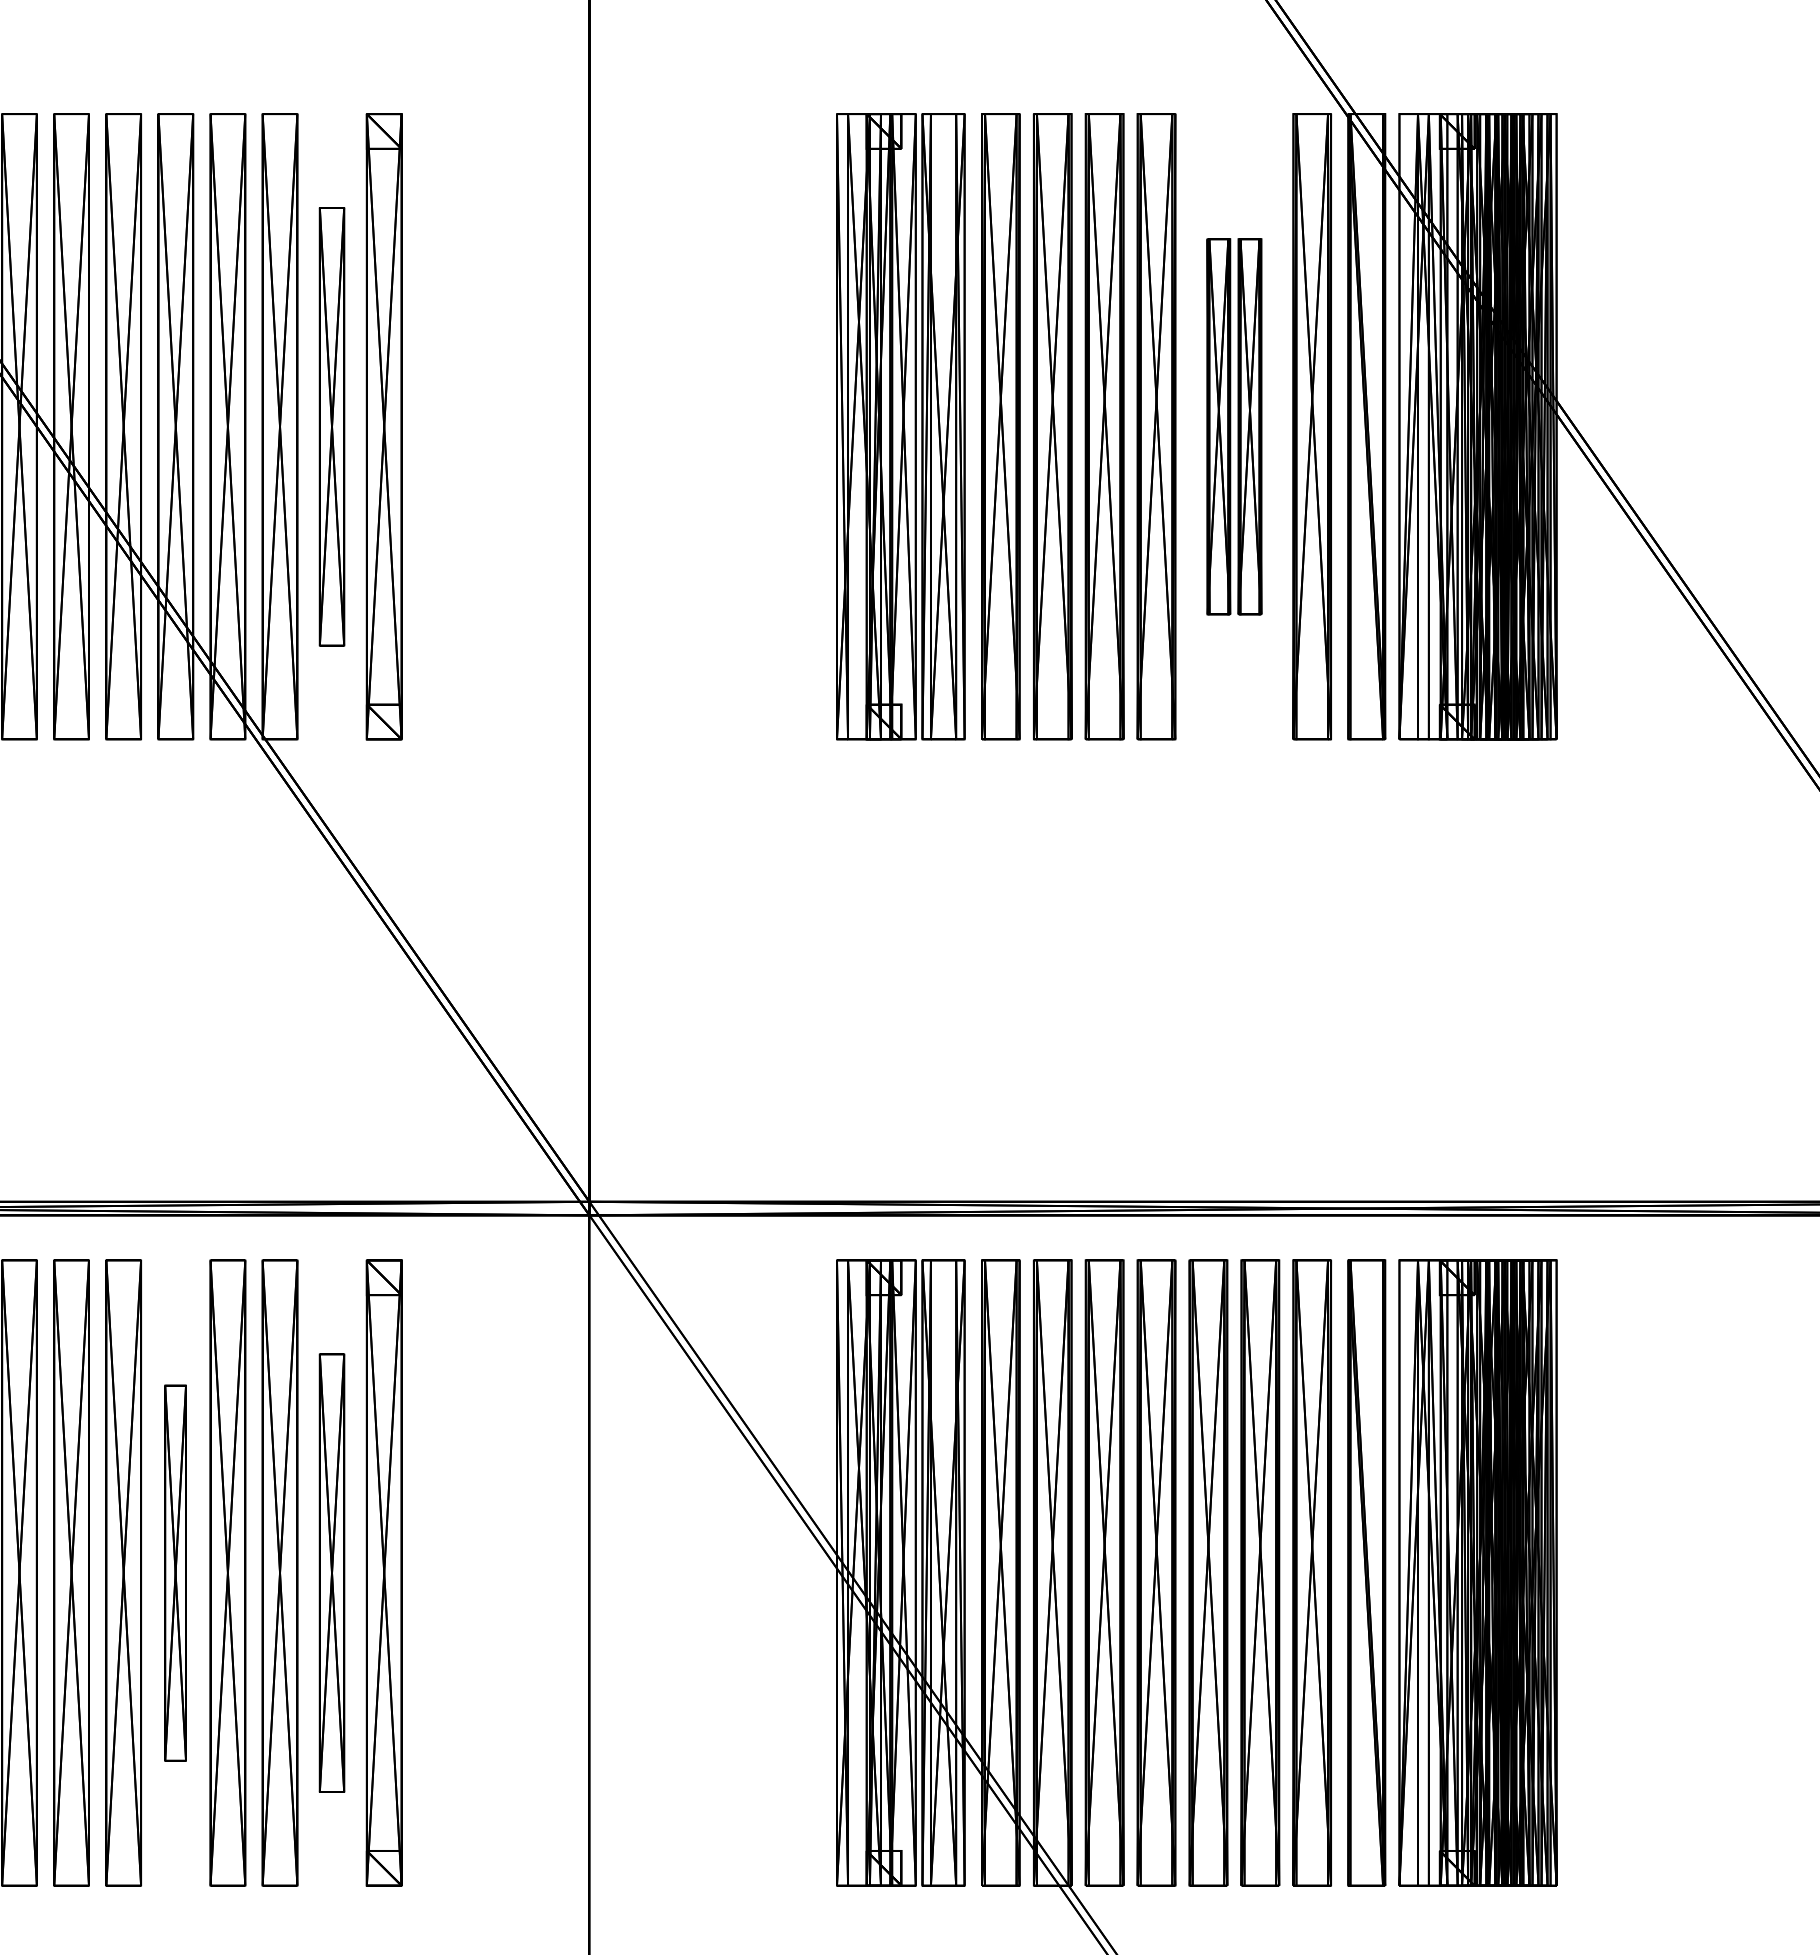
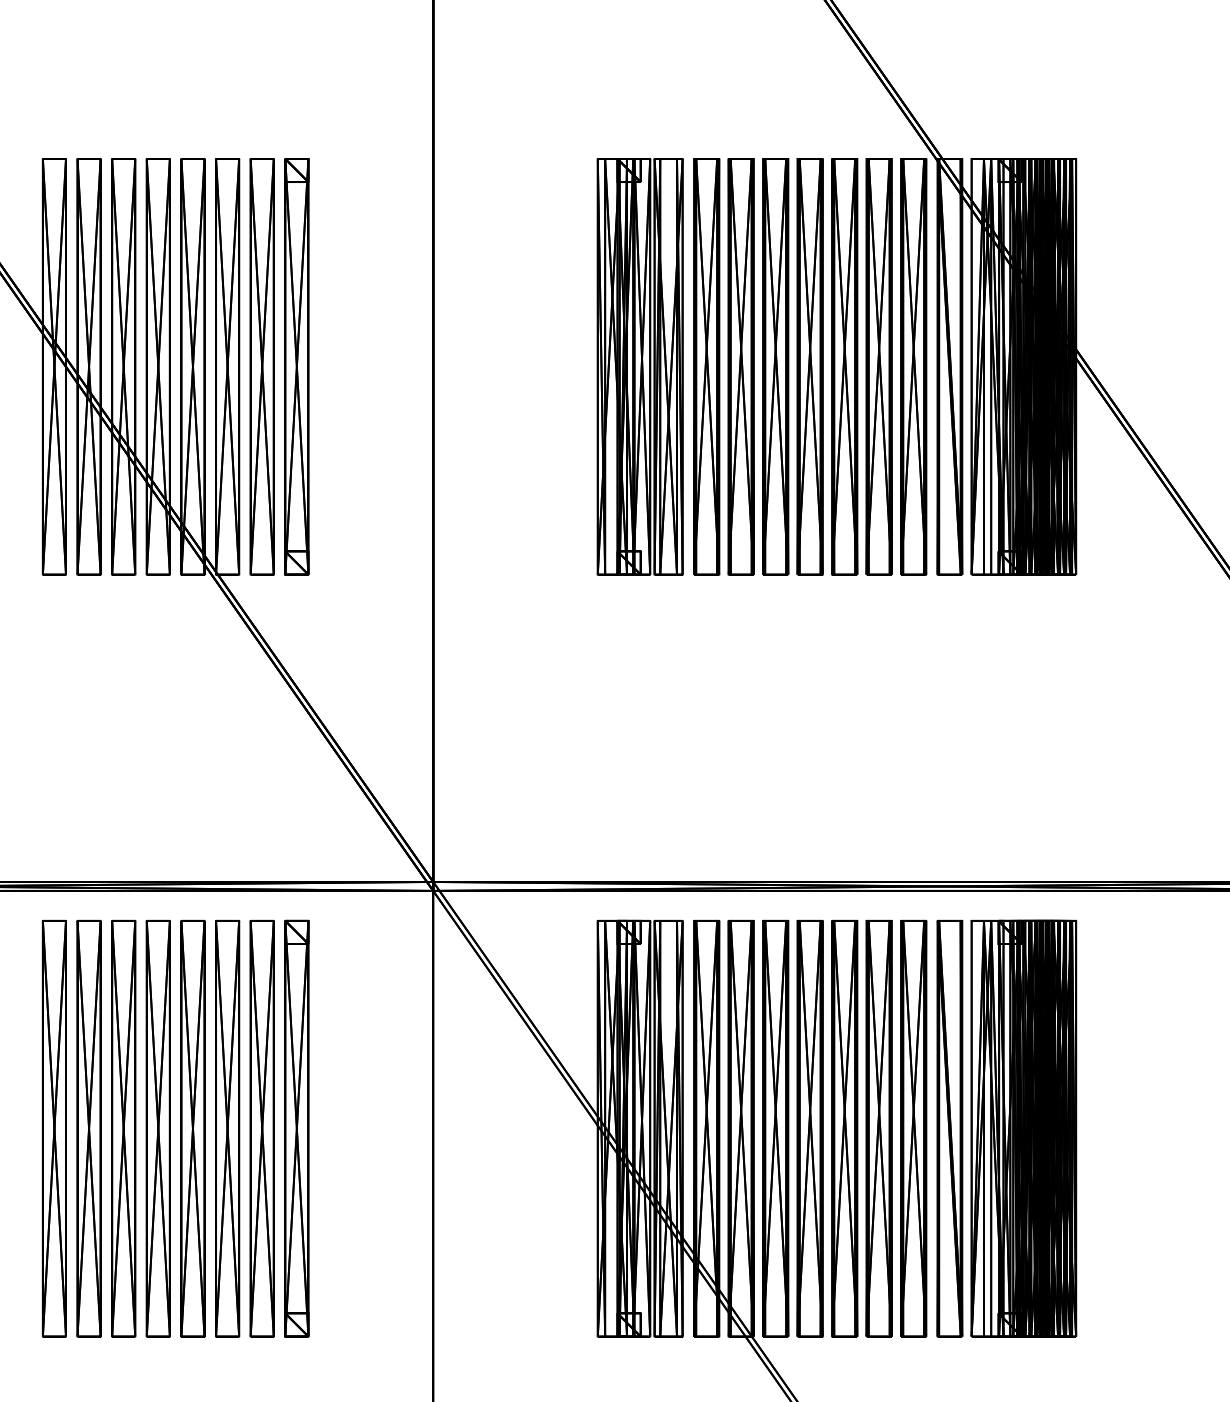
part: (331, 426) -> (261, 366), size x1.43
part: (1233, 426) -> (861, 366), size x1.67
part: (174, 1572) -> (157, 1128), size x1.67
part: (331, 1572) -> (261, 1128), size x1.43

